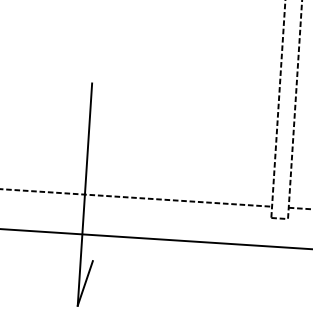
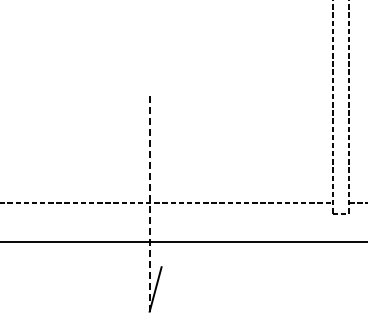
line: (84, 194) -> (149, 202), solid -> dashed

